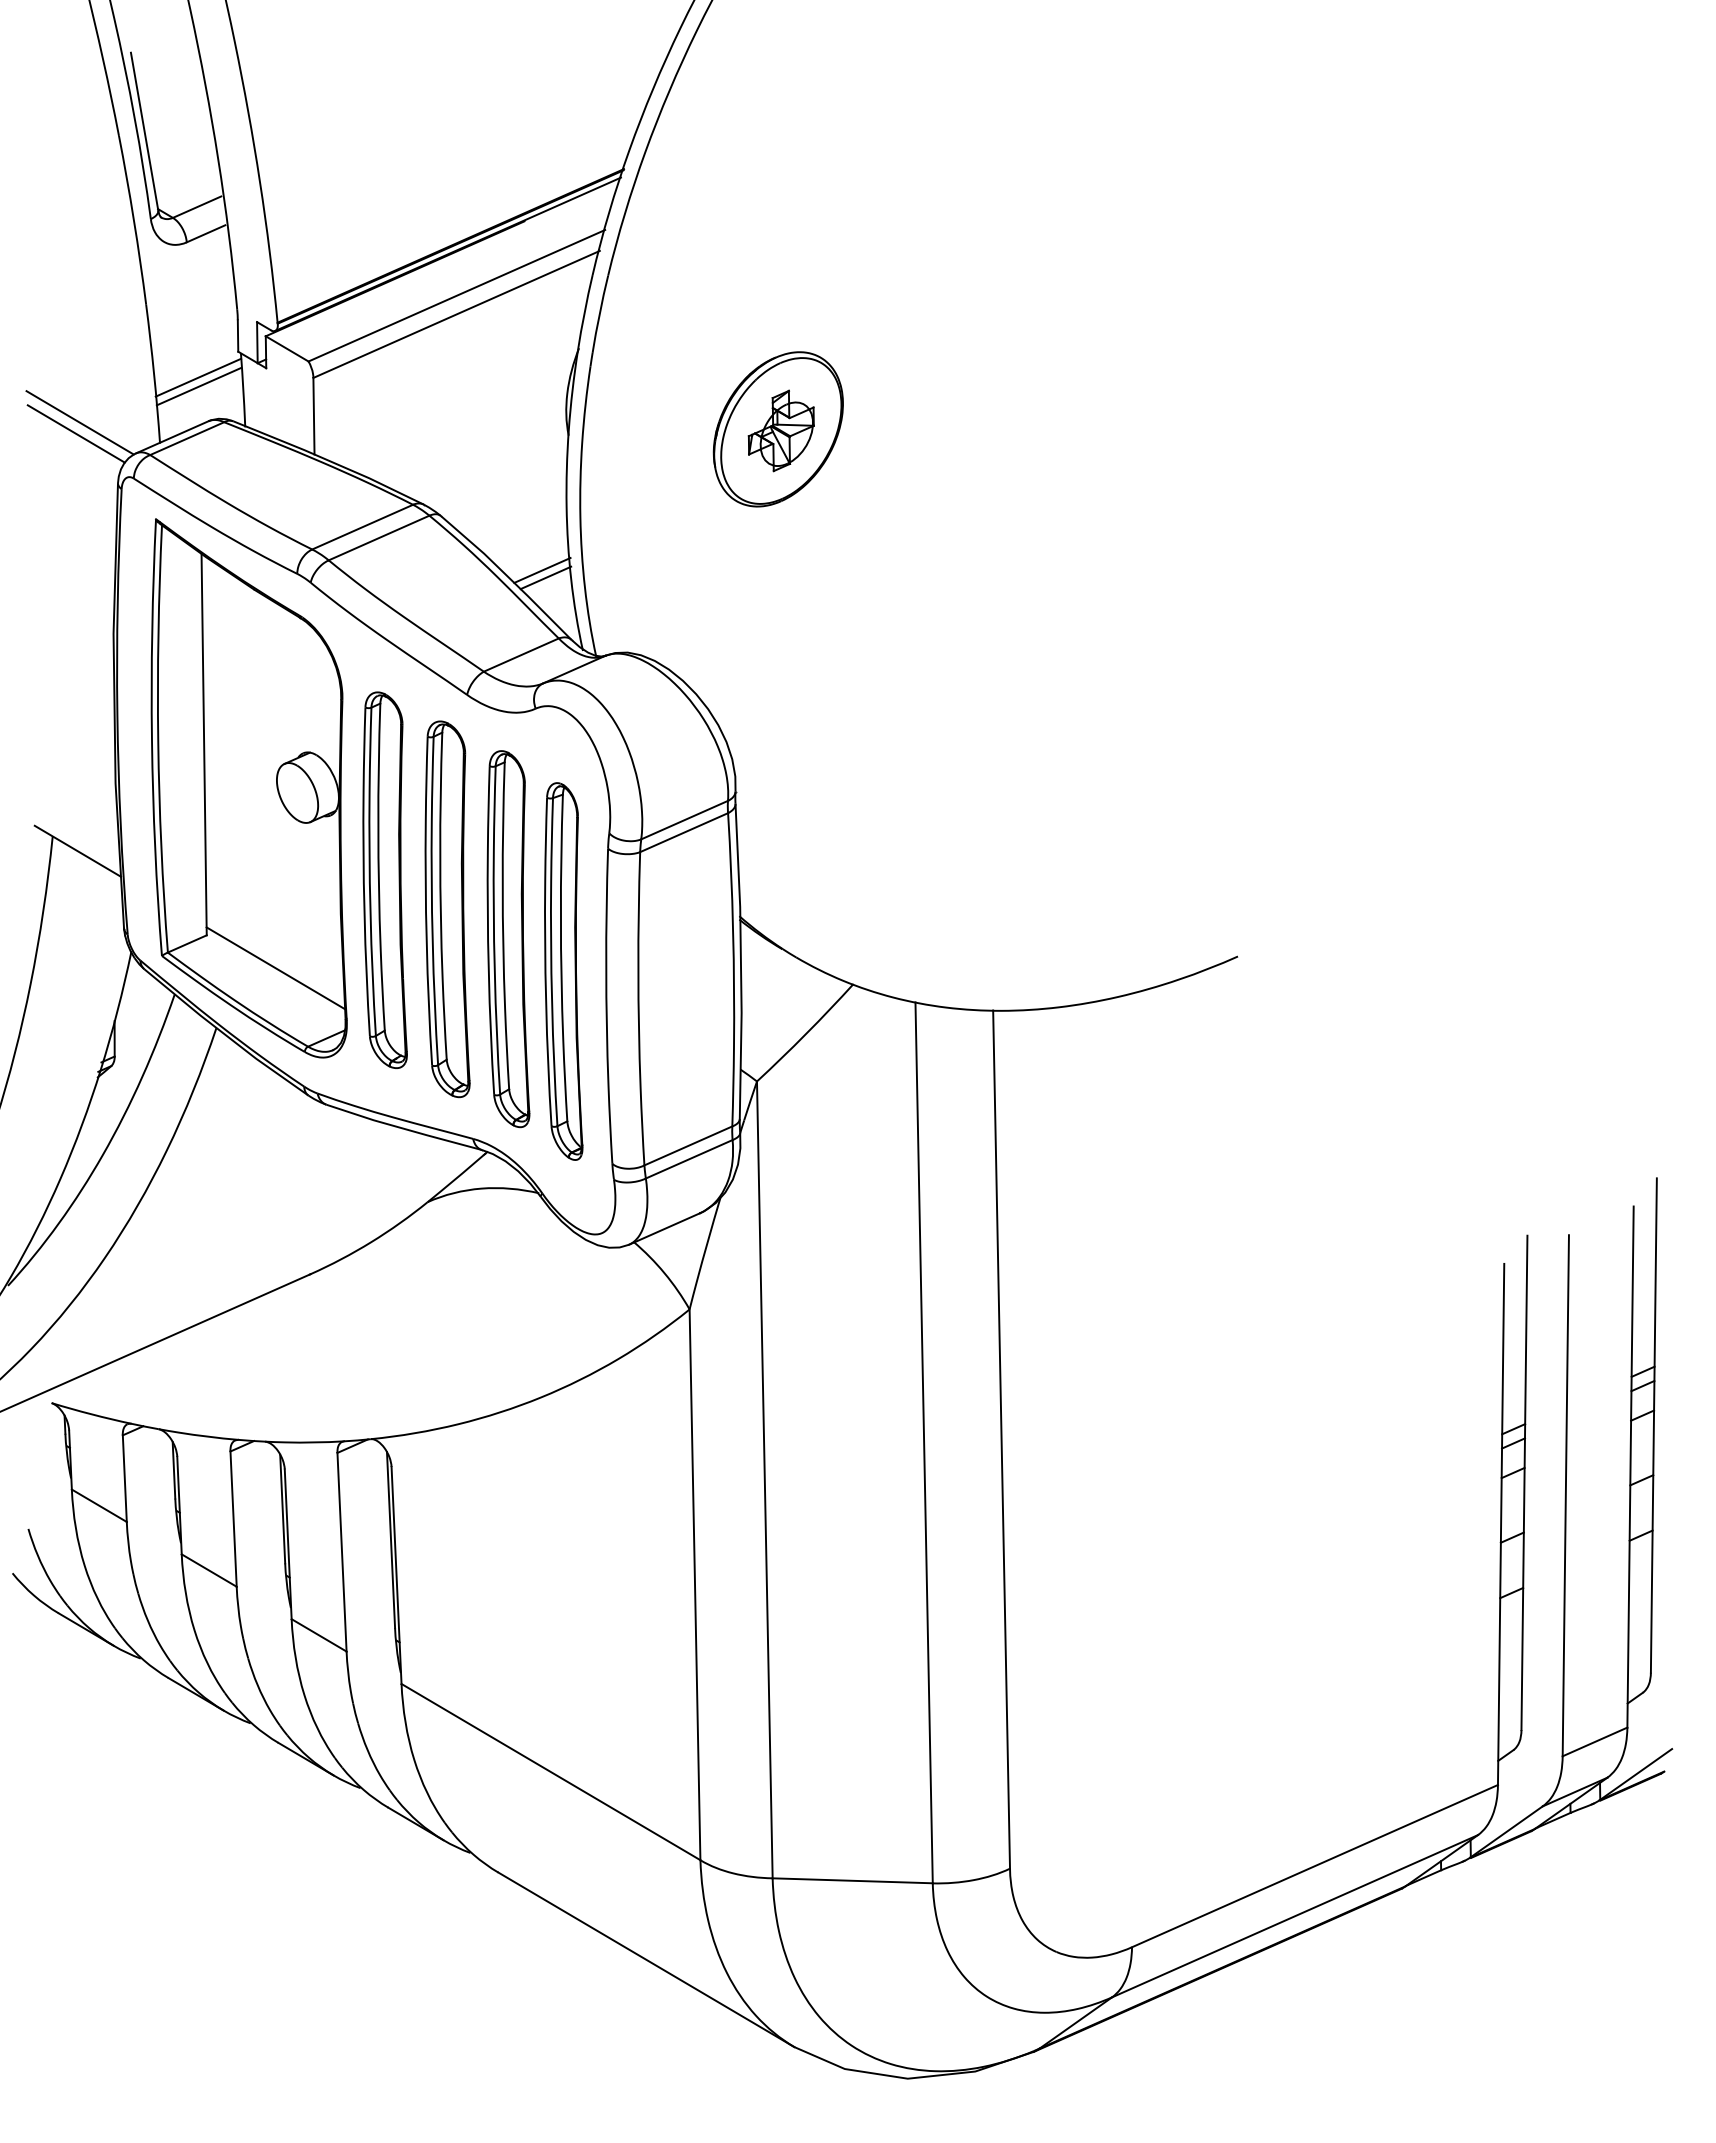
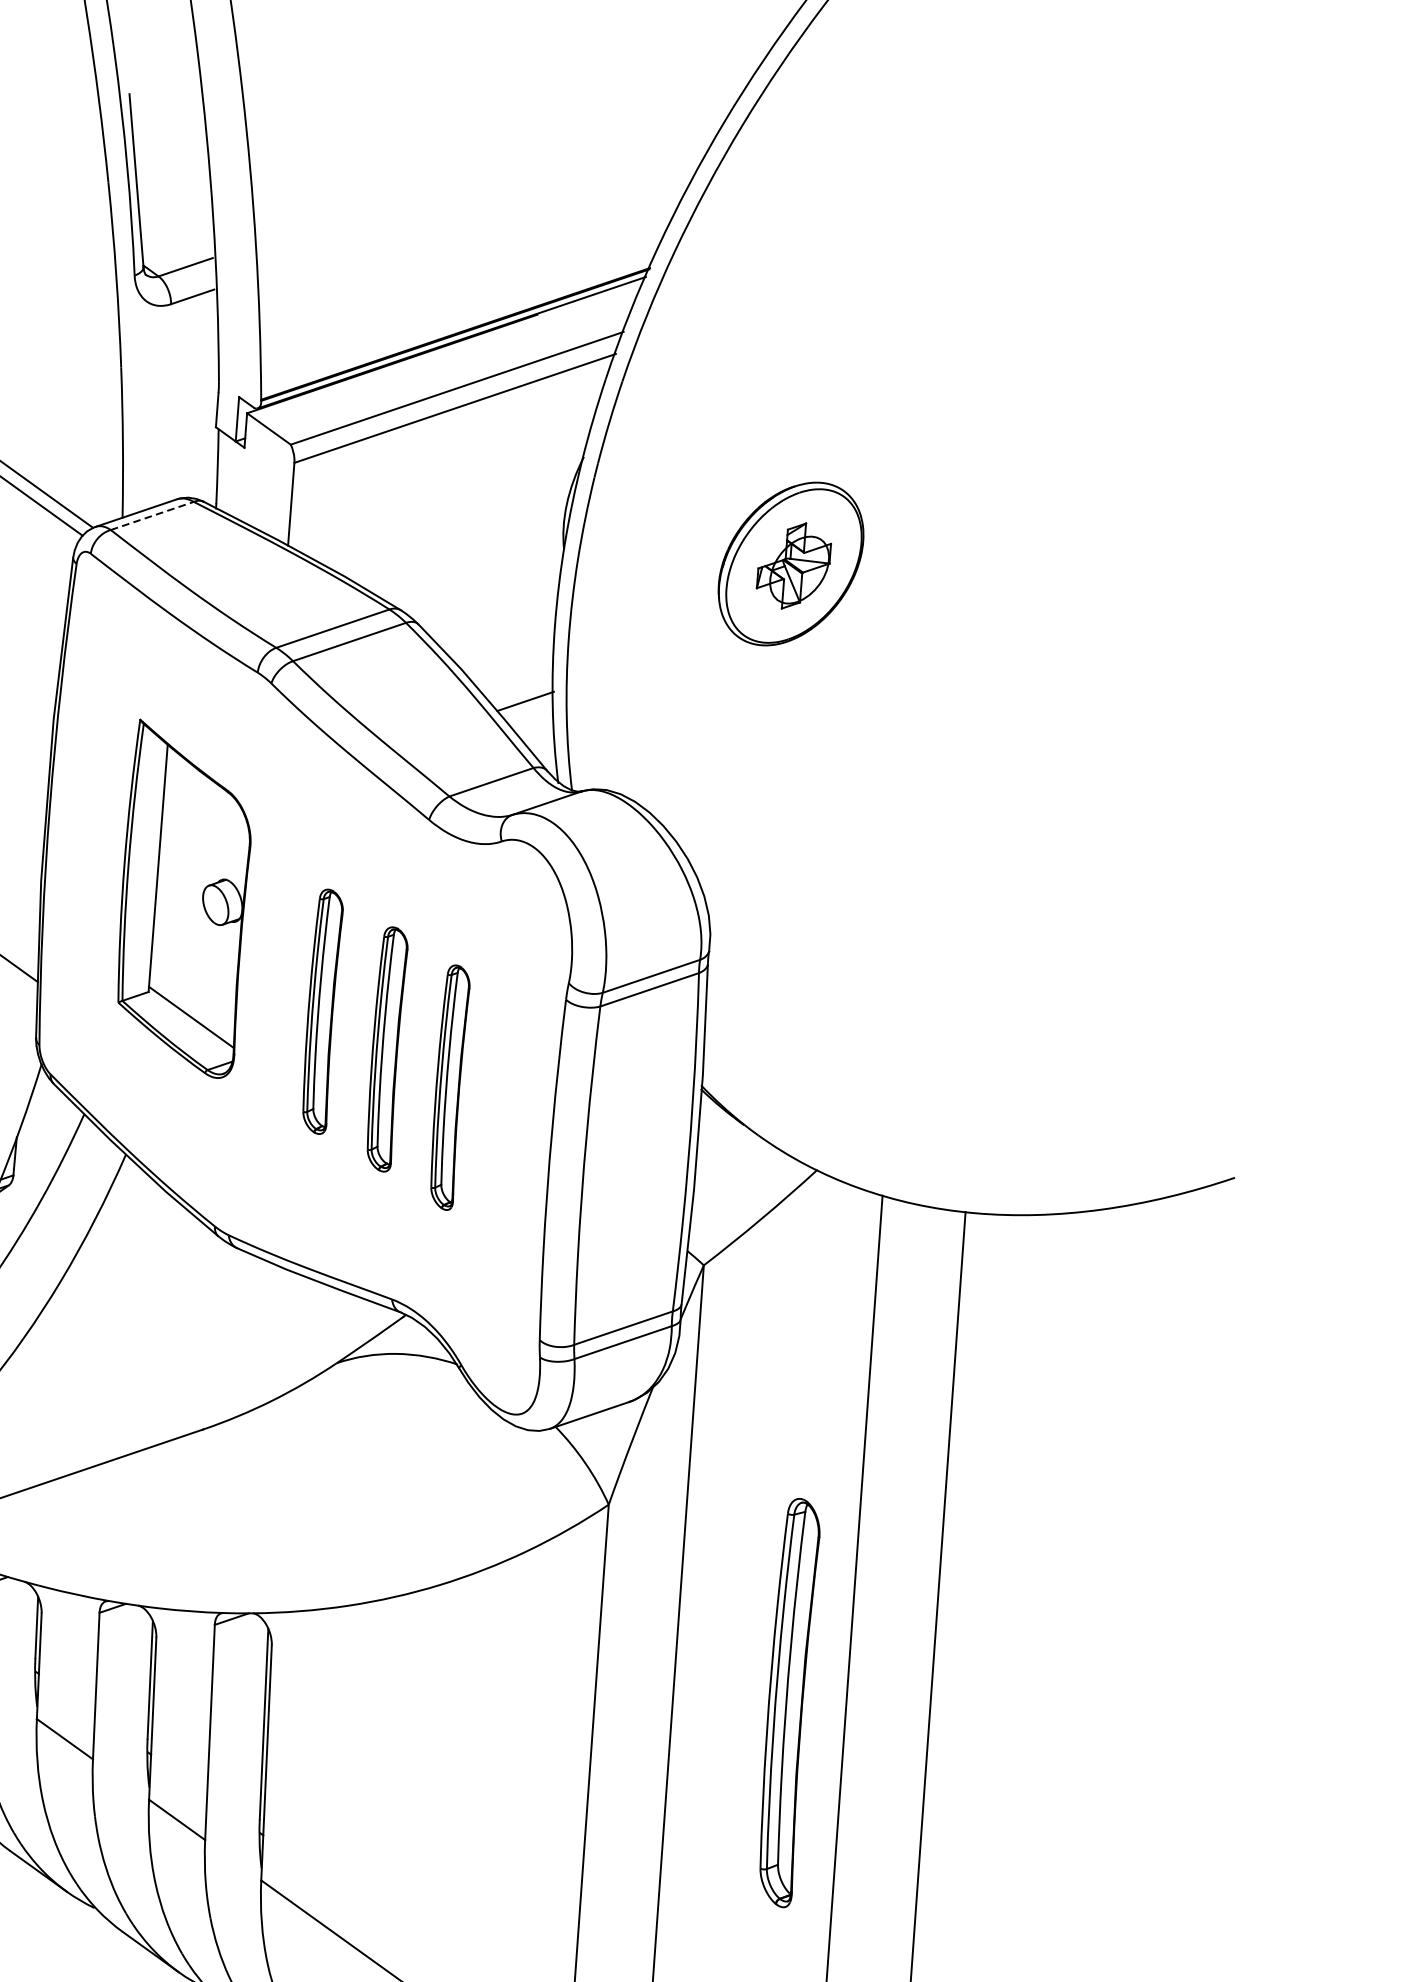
line: (198, 377) -> (170, 451), removed
line: (198, 386) -> (169, 460), removed
line: (187, 438) -> (152, 515), solid -> dashed
line: (542, 569) -> (522, 692), removed
part: (248, 788) -> (184, 899), size x0.6
part: (384, 879) -> (321, 1010), size x0.6
part: (447, 909) -> (386, 1049), size x0.6
part: (508, 939) -> (449, 1087), size x0.6
part: (563, 971) -> (788, 1702), moved

